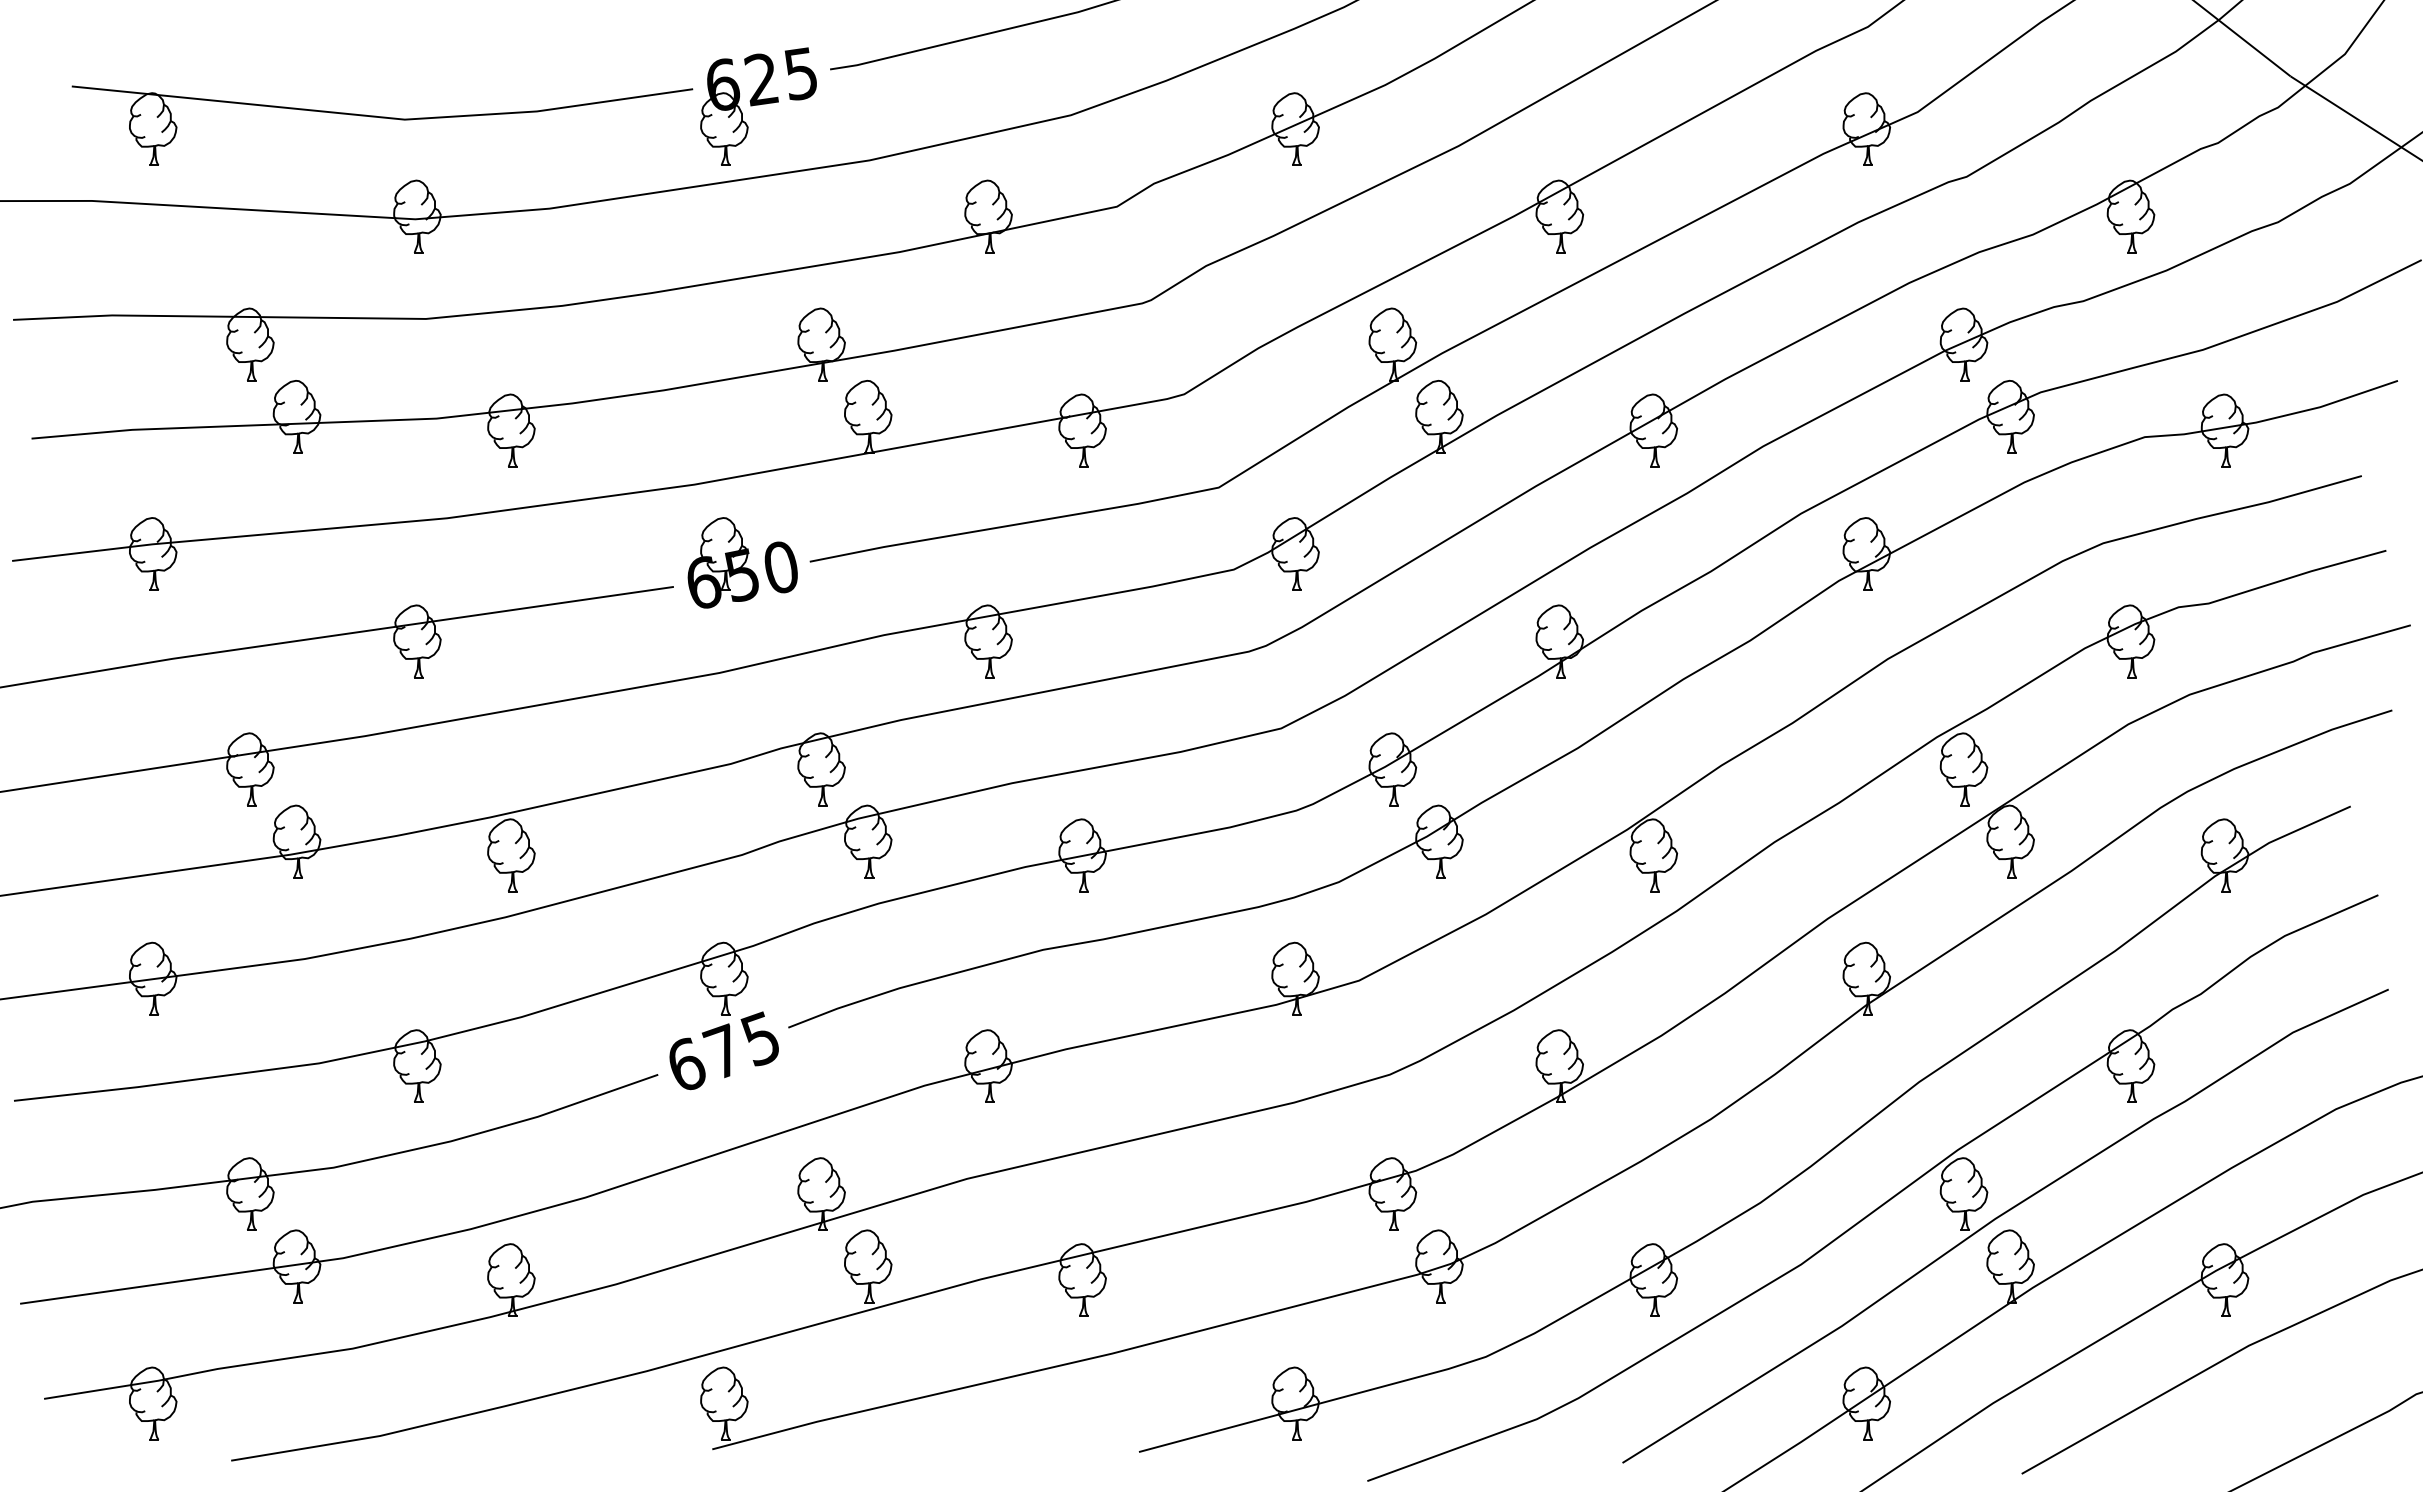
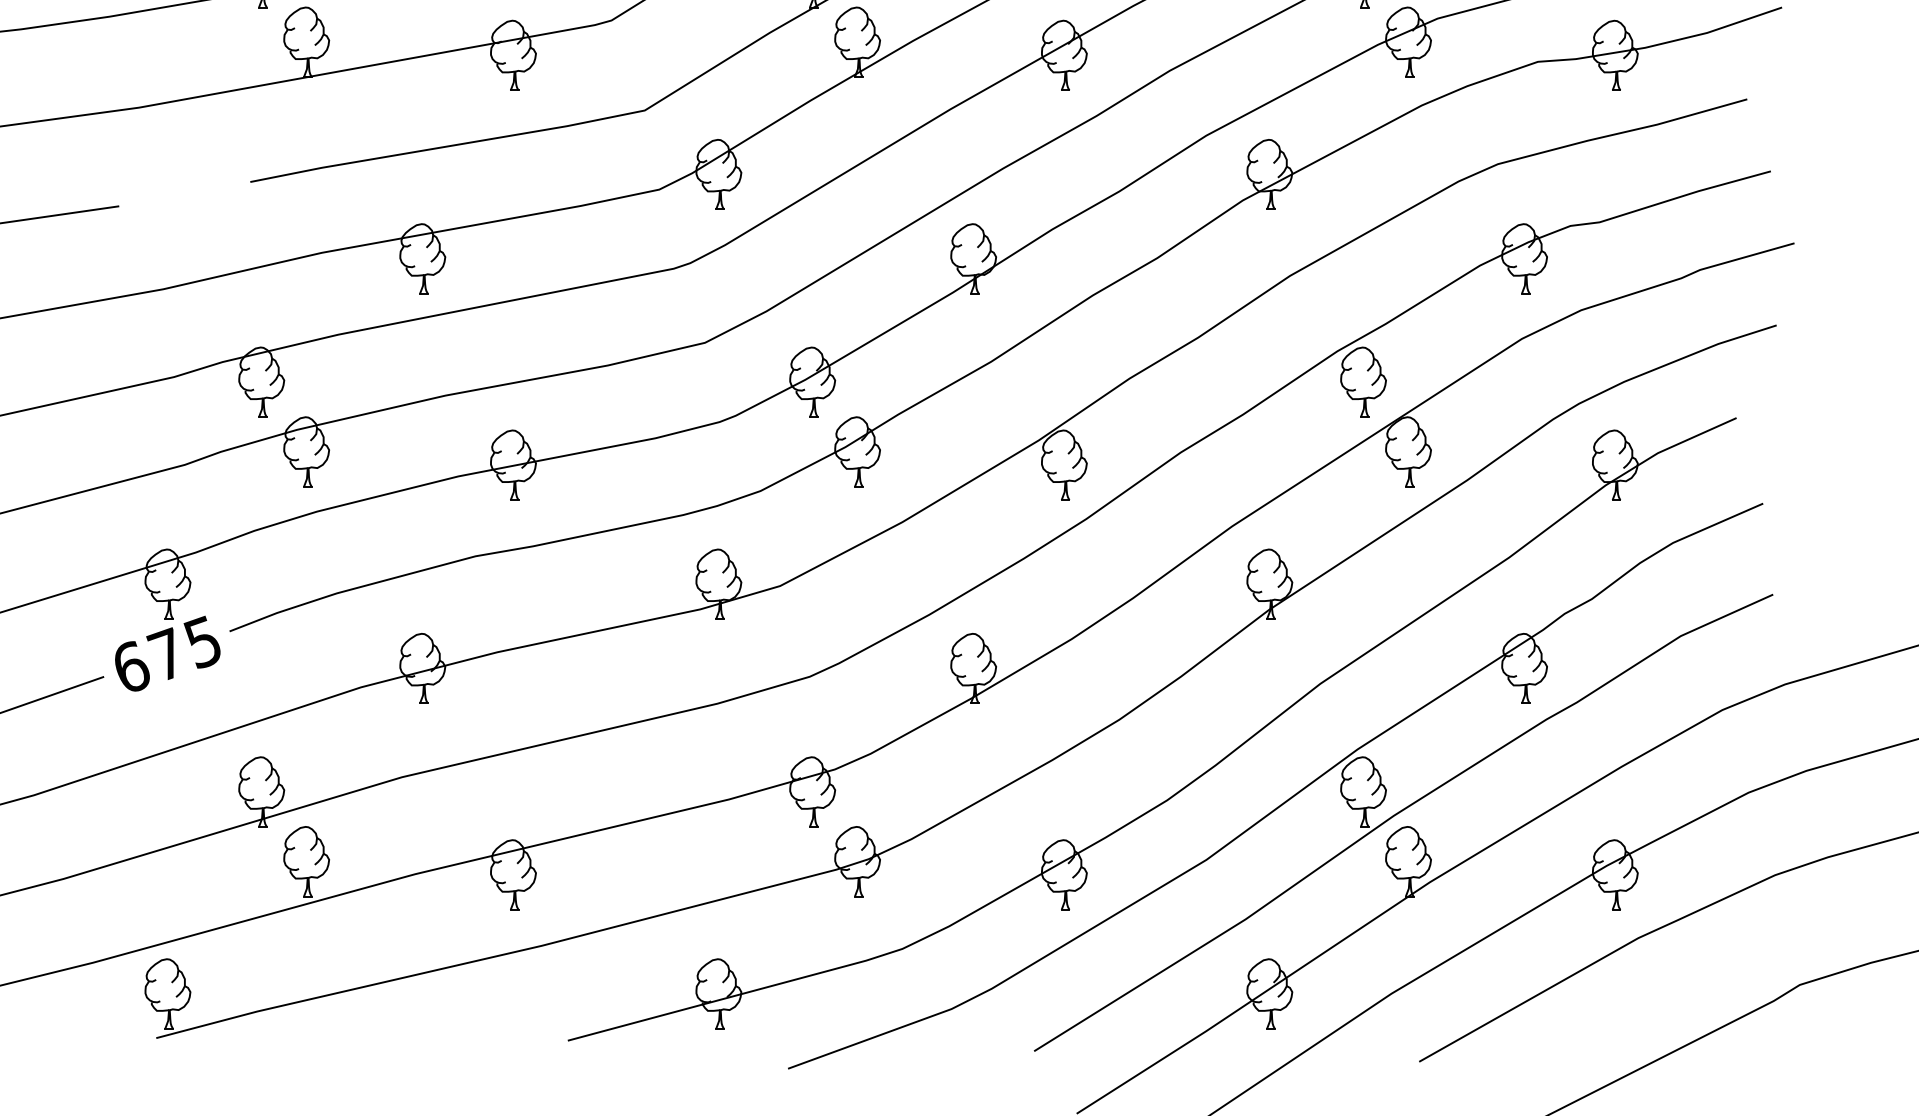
part: (742, 562) -> (185, 182), removed

